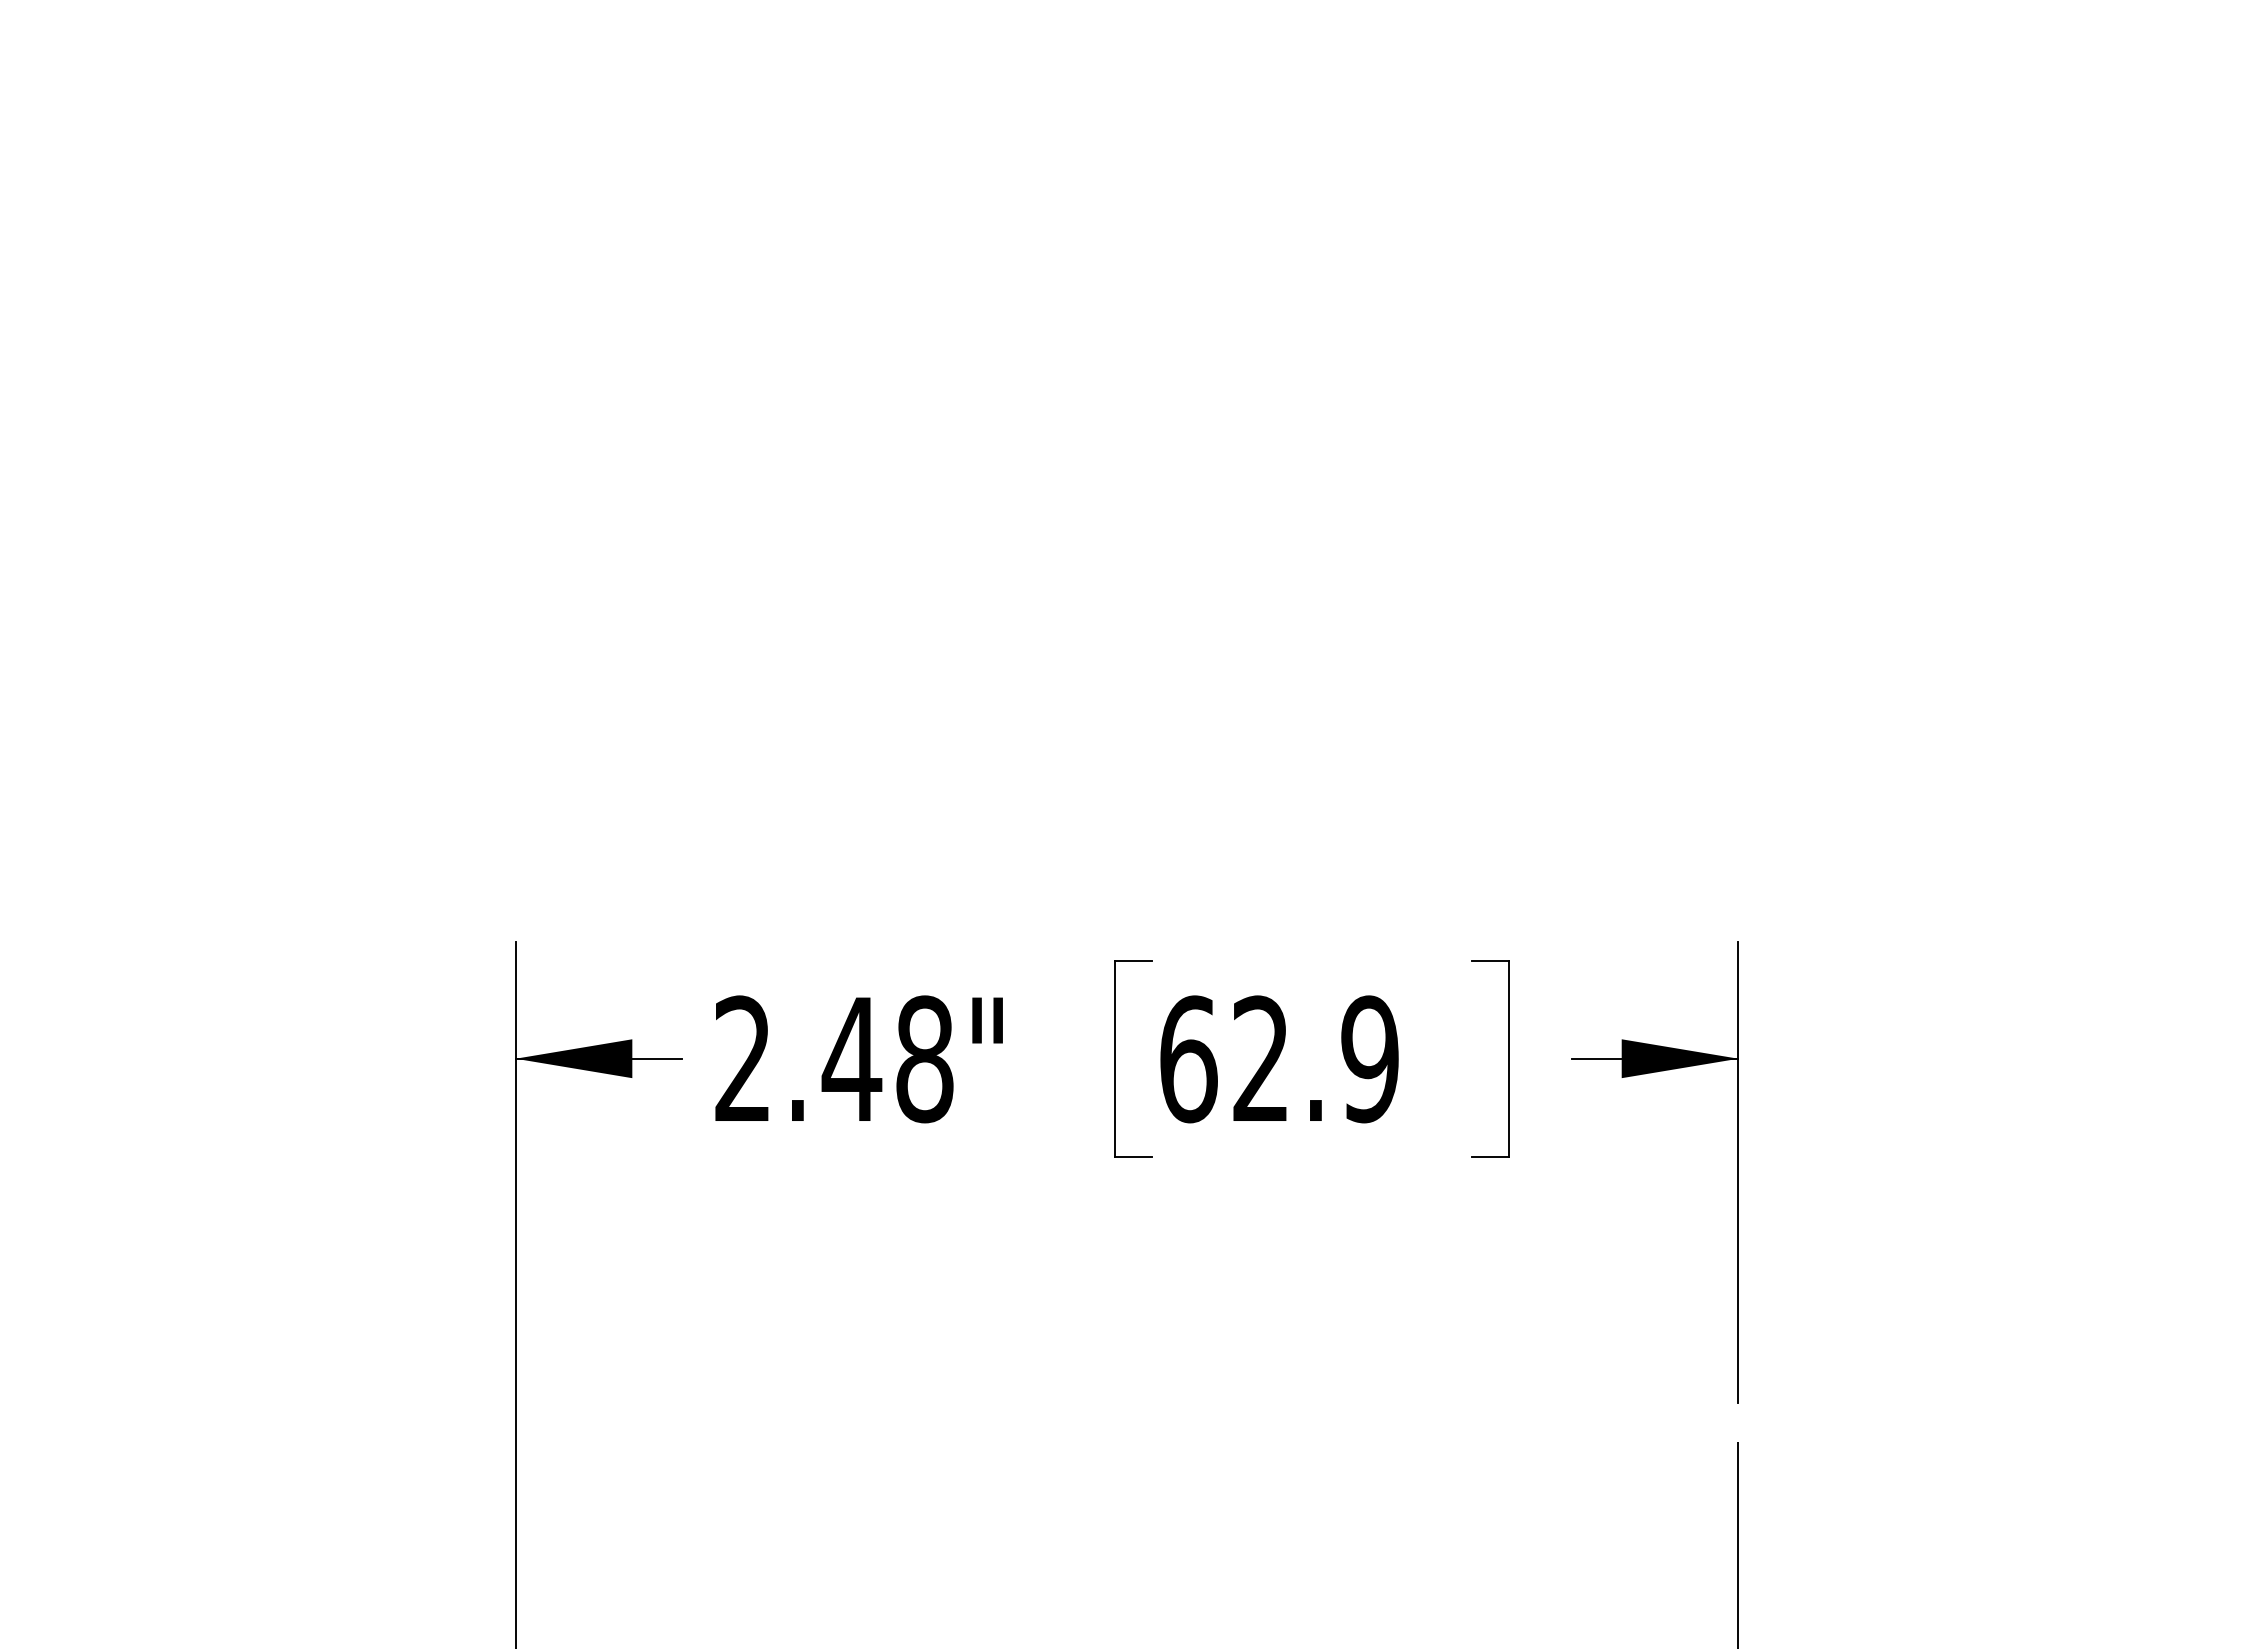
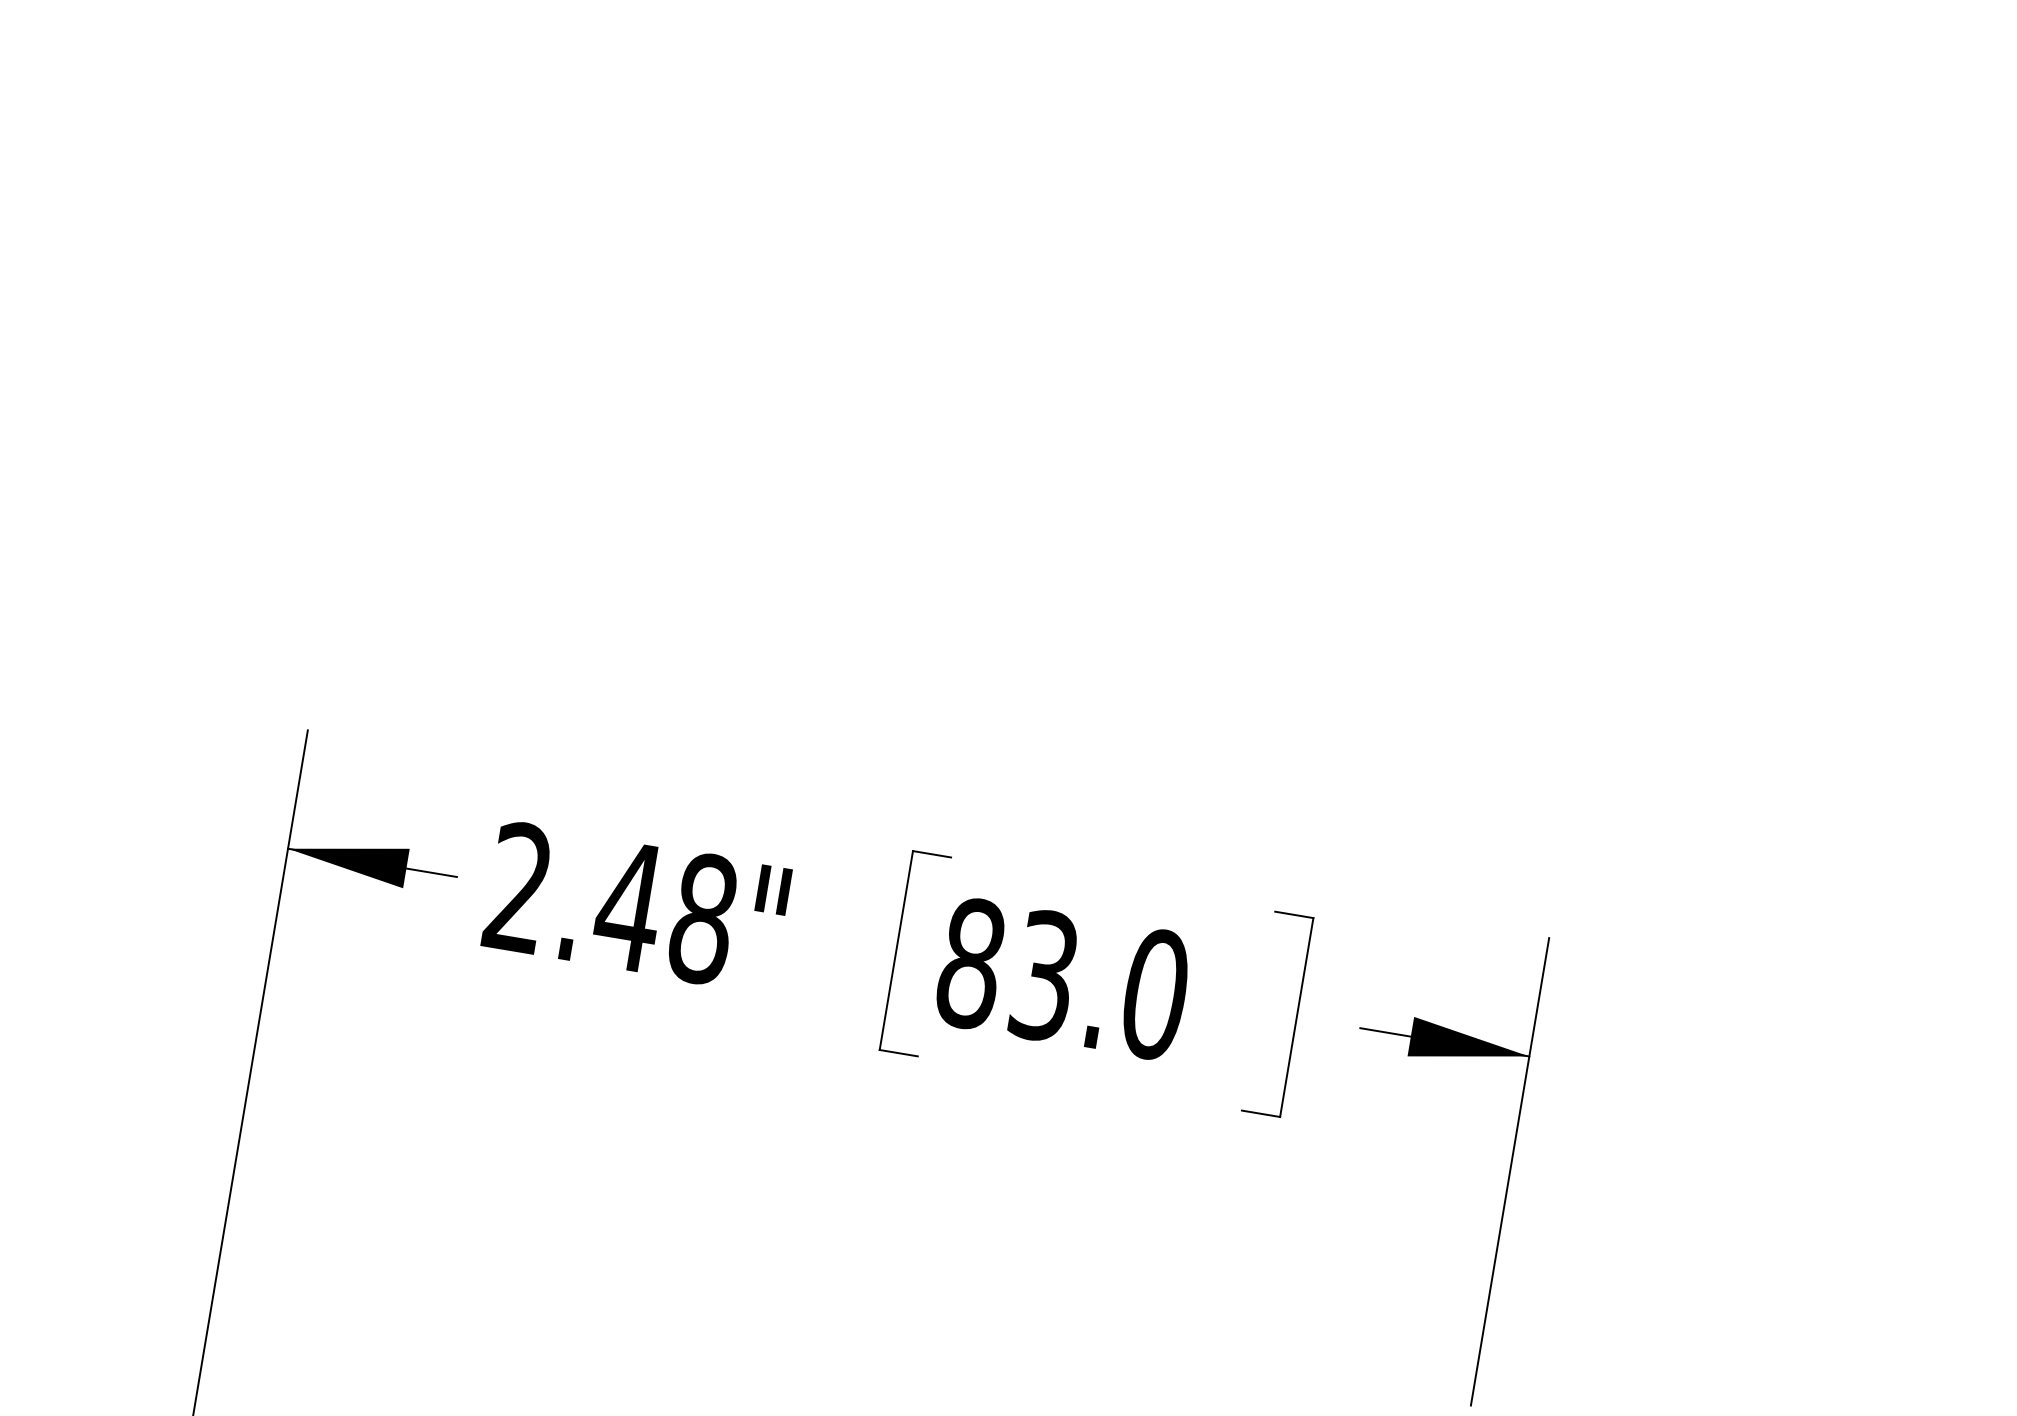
text: (1279, 1059) -> (1063, 979), 62.9 -> 83.0

